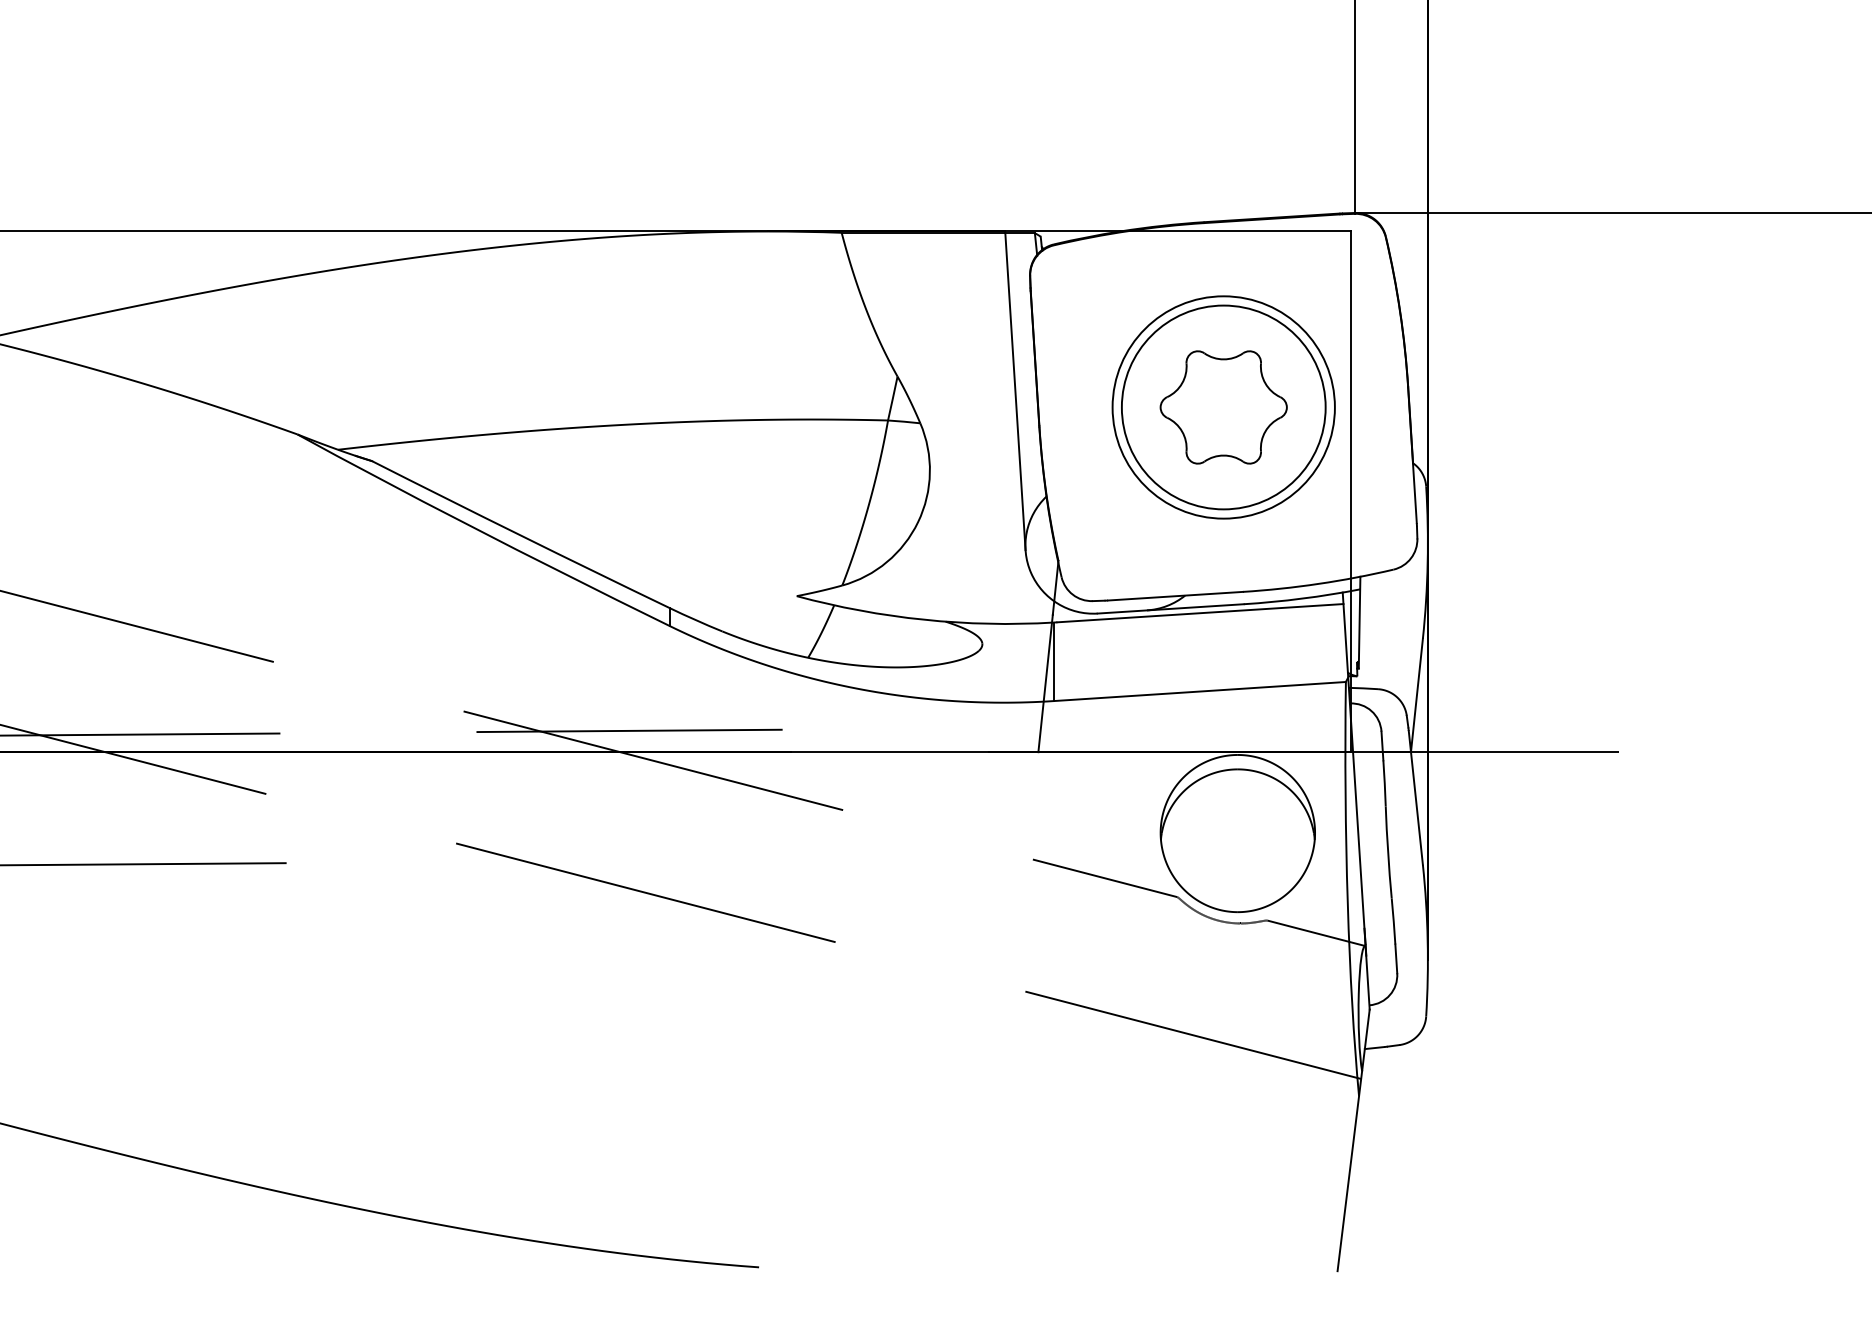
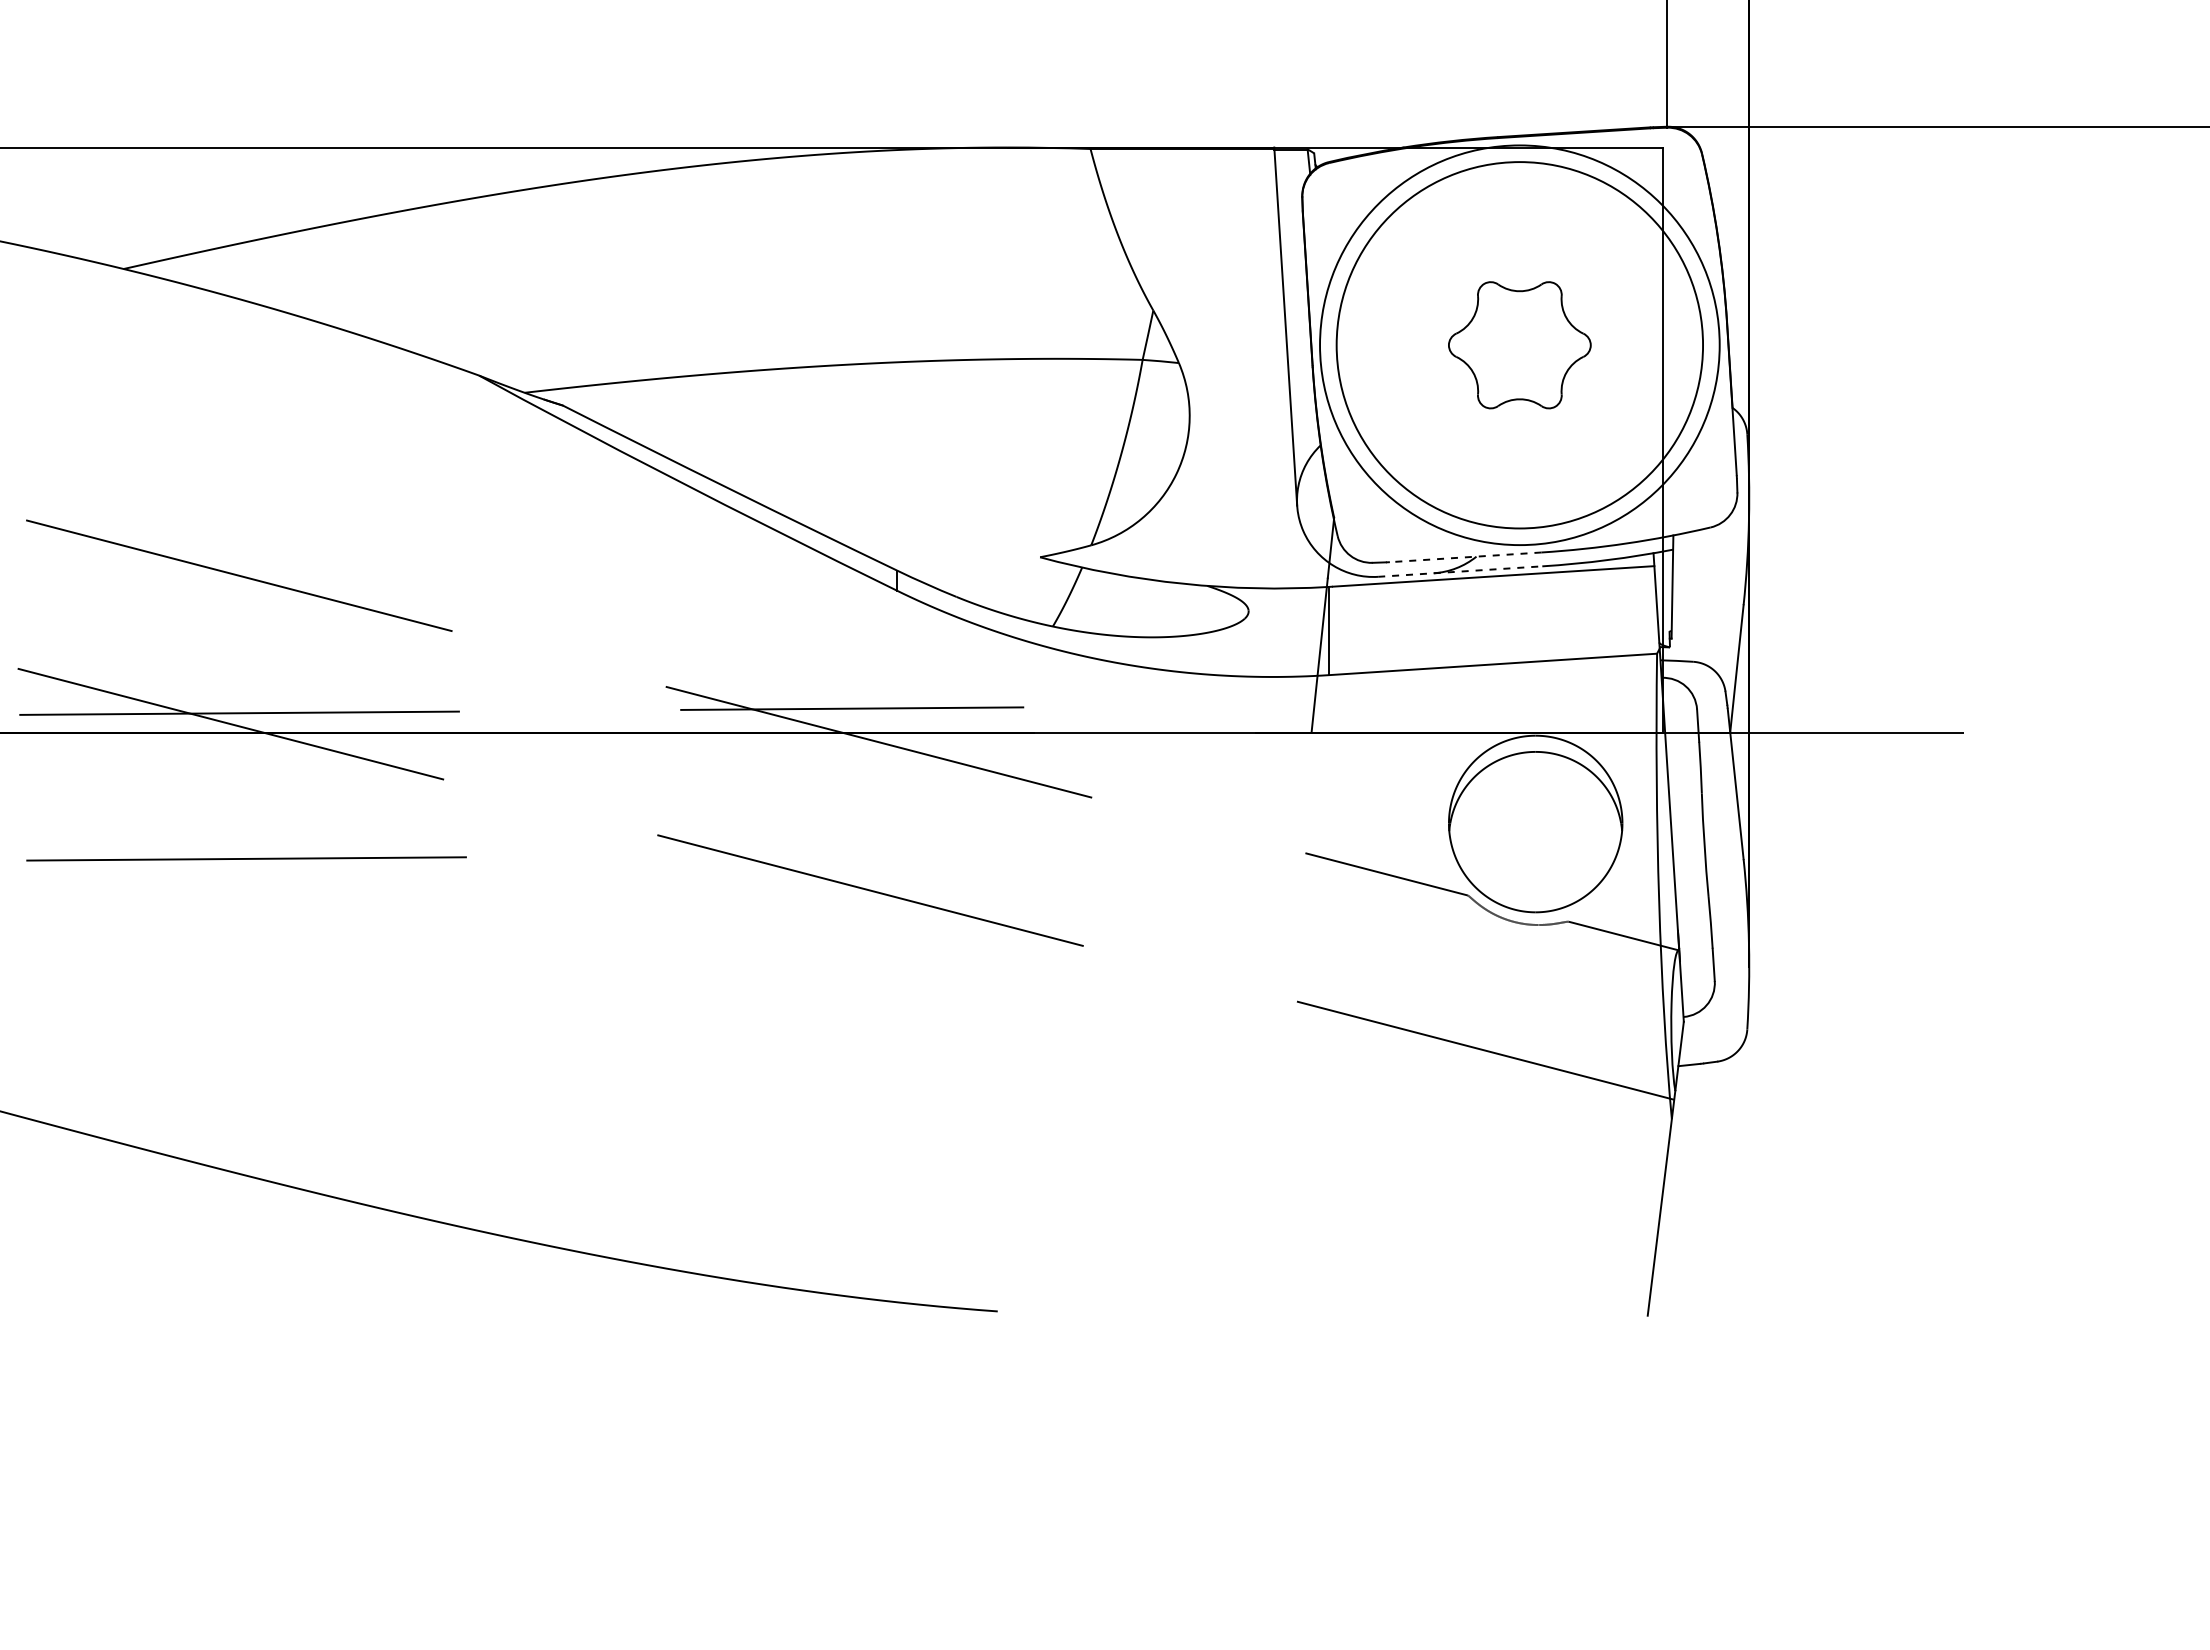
circle: (1223, 406) -> (1519, 344), size x1.6
circle: (1223, 407) -> (1519, 345), size x1.6
line: (1175, 596) -> (1465, 557), solid -> dashed
line: (1170, 608) -> (1460, 571), solid -> dashed

